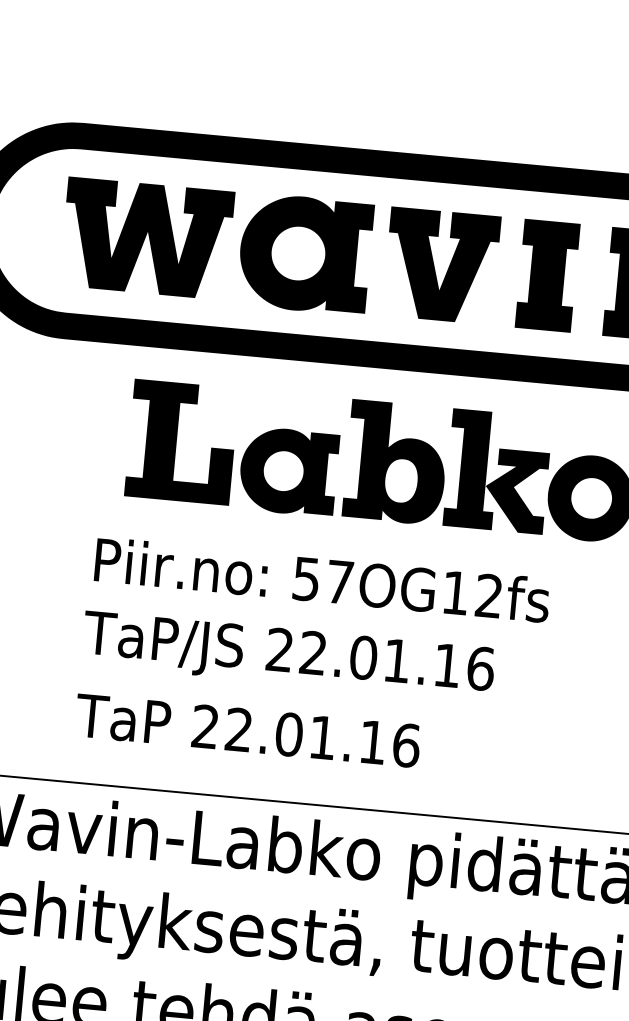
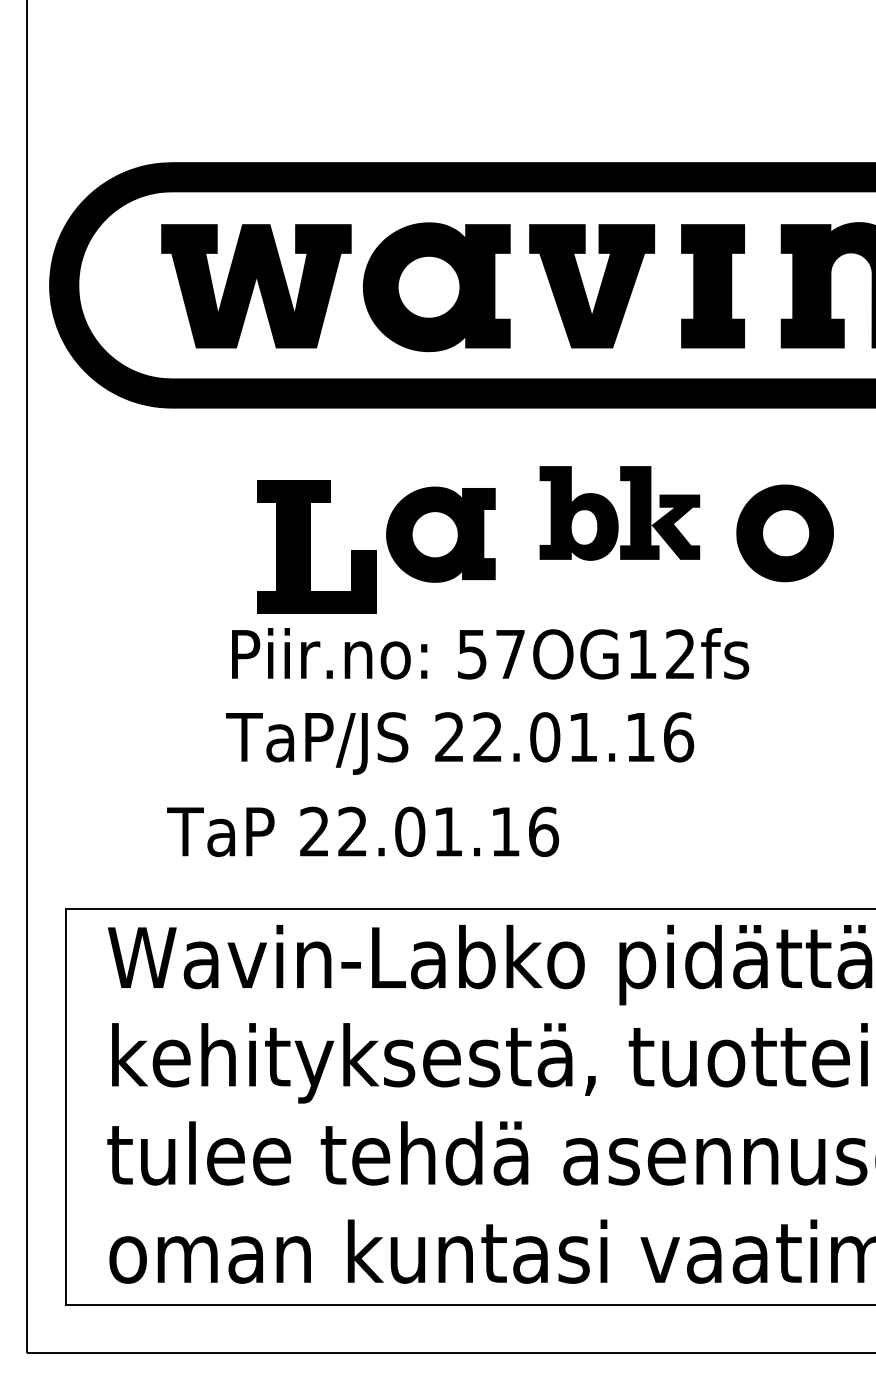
part: (181, 442) -> (316, 546), moved
part: (447, 467) -> (619, 513), size x0.7
text: (248, 730) -> (363, 831), moved

